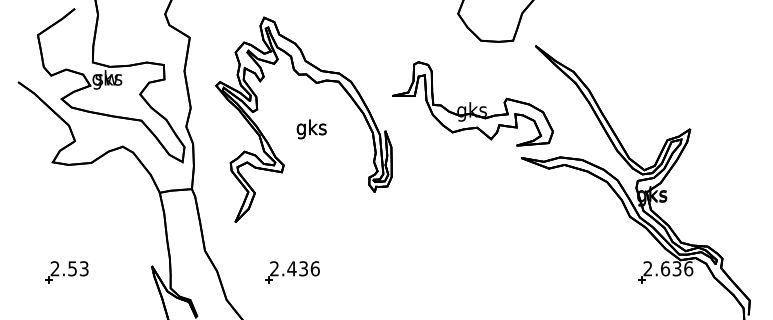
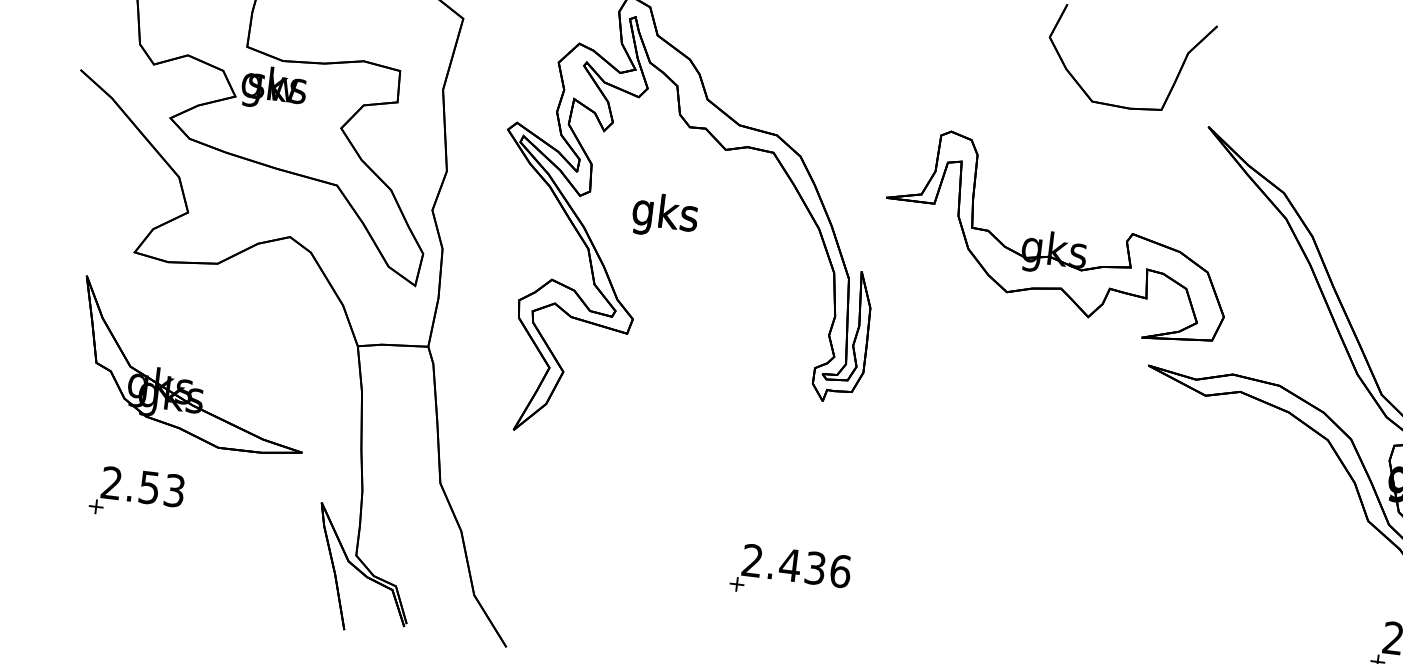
text: (311, 129) -> (664, 216), moved
part: (85, 211) -> (192, 367), added
part: (292, 272) -> (790, 573), moved

